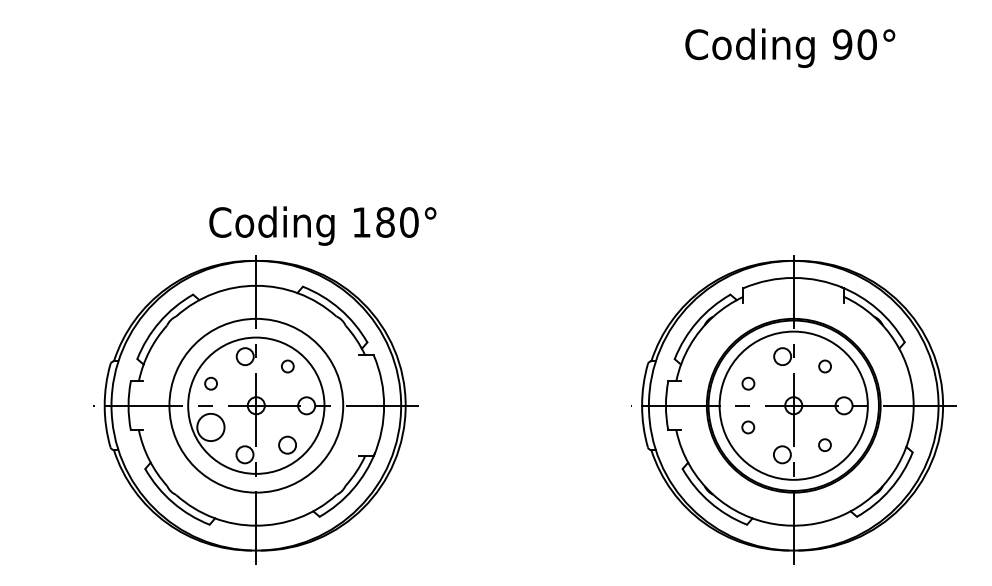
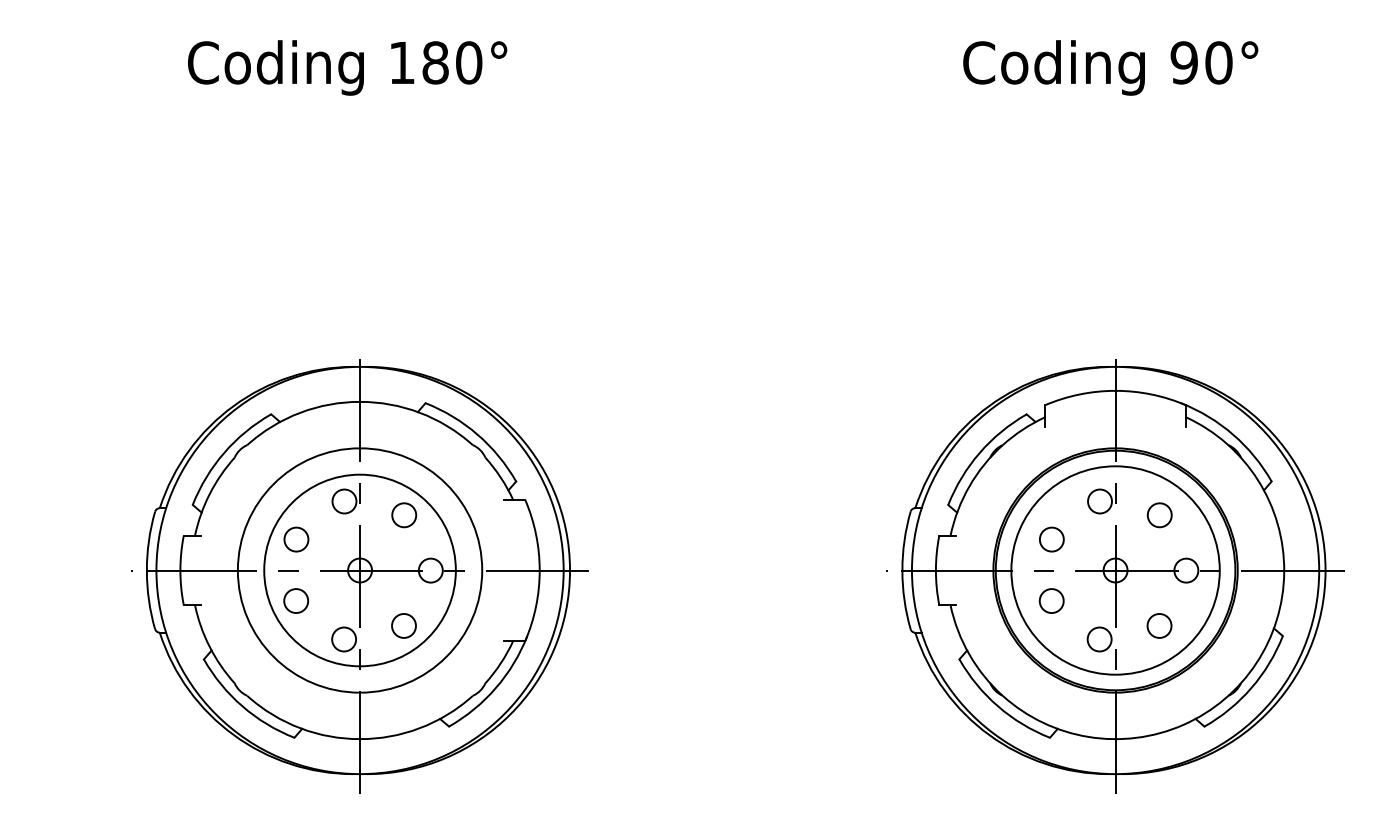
text: (322, 225) -> (347, 67), moved
circle: (287, 366) -> (404, 515), size x1.43
circle: (824, 366) -> (1159, 515), size x1.43
circle: (211, 383) -> (296, 539), size x1.43
circle: (748, 383) -> (1051, 539), size x1.43
circle: (211, 427) -> (296, 601), size x0.62
circle: (748, 427) -> (1051, 600), size x1.43
circle: (824, 444) -> (1159, 625), size x1.43

